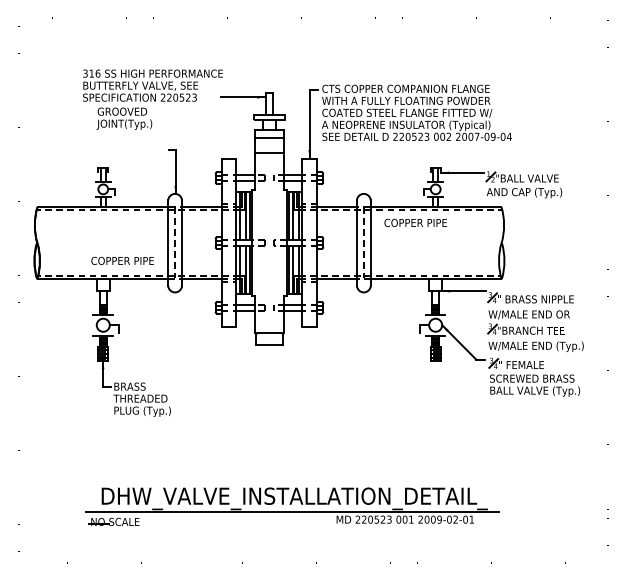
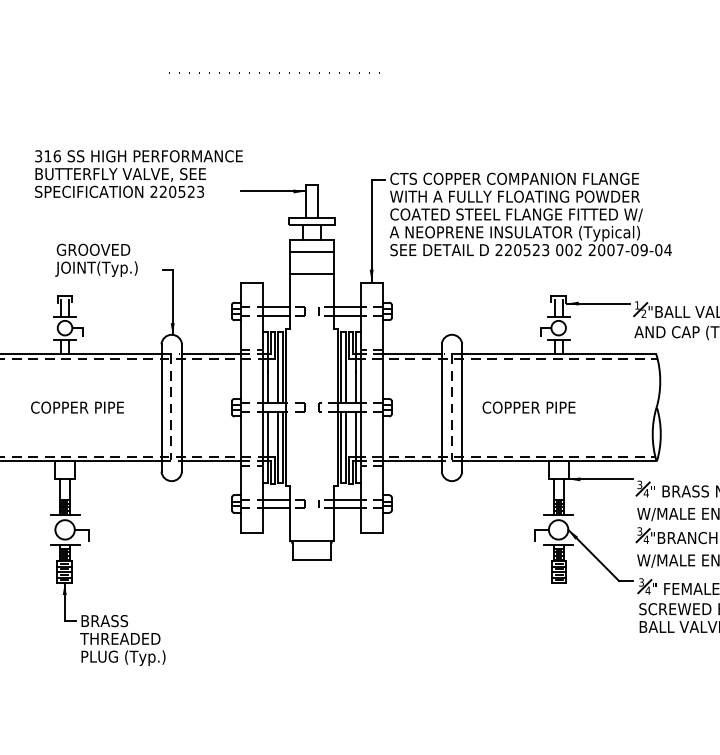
text: (124, 118) -> (96, 259), moved
text: (415, 222) -> (528, 406), moved
text: (122, 260) -> (77, 406), moved

